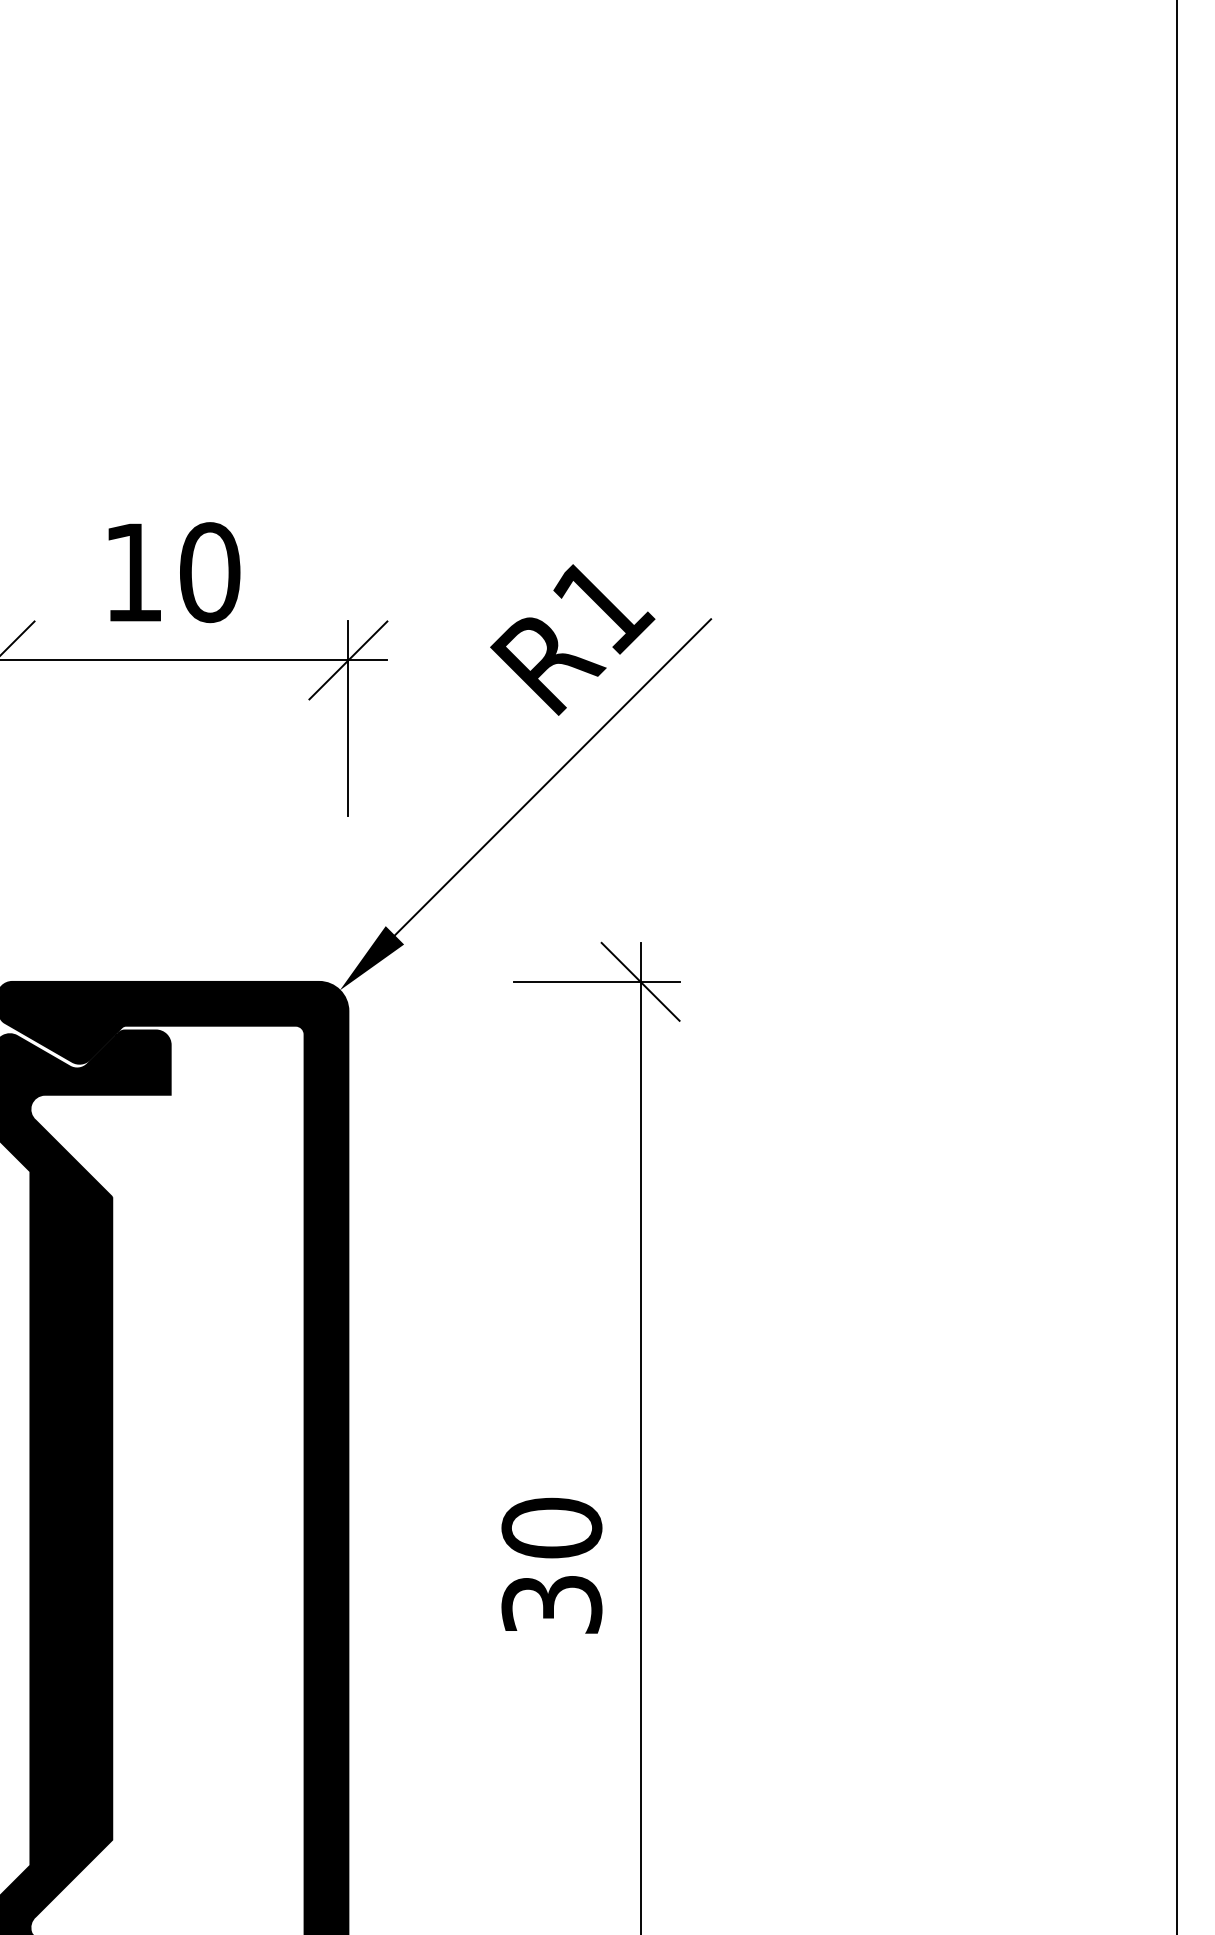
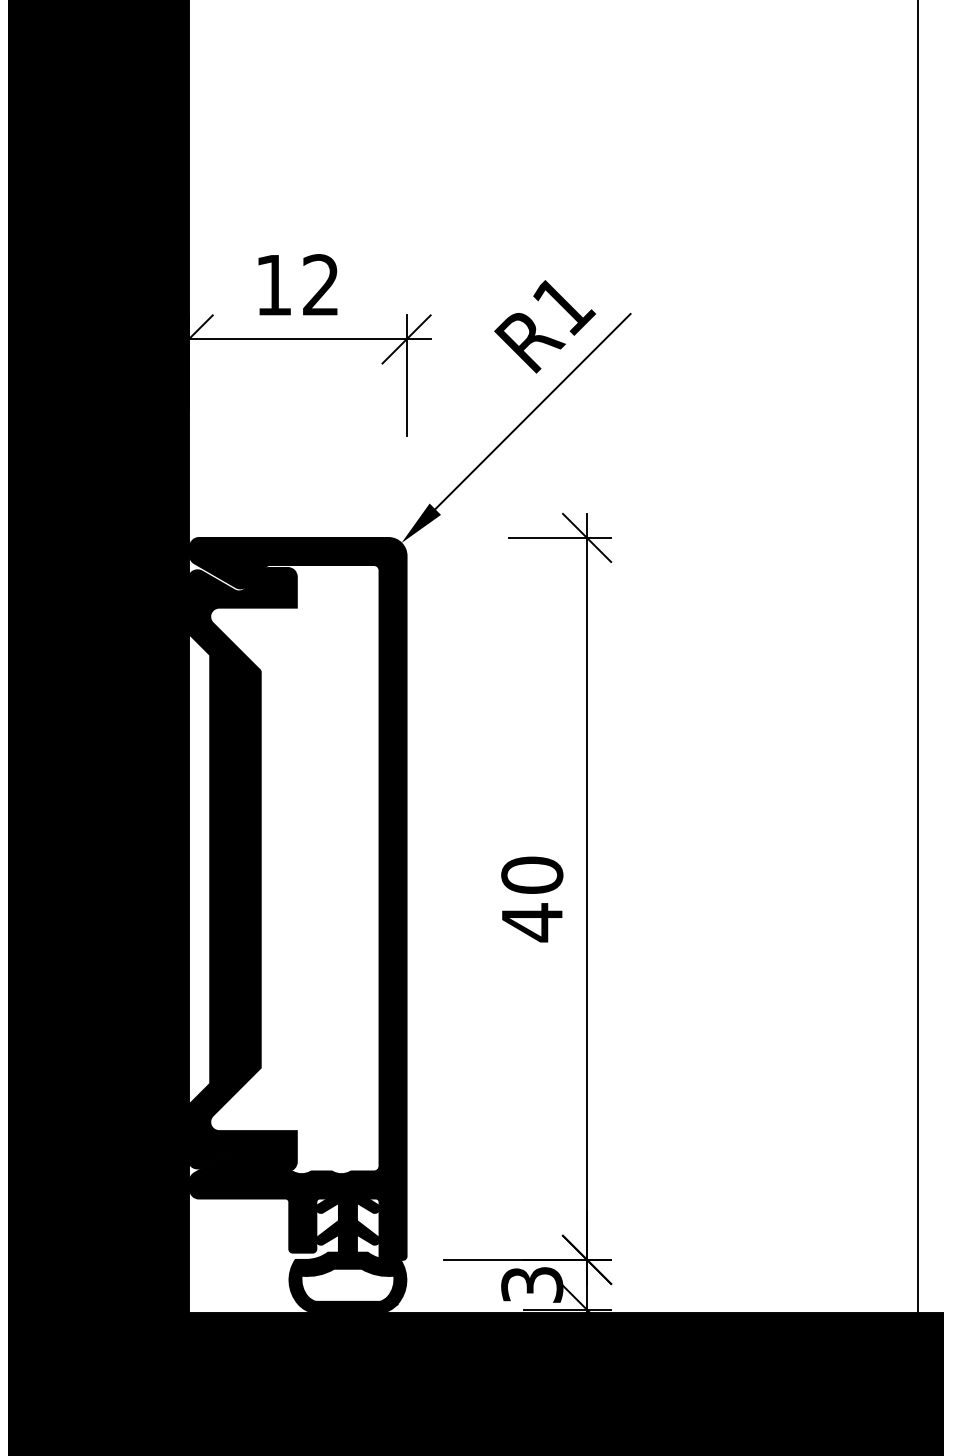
text: (208, 573) -> (320, 285), 10 -> 12
text: (552, 1604) -> (532, 922), 30 -> 40

